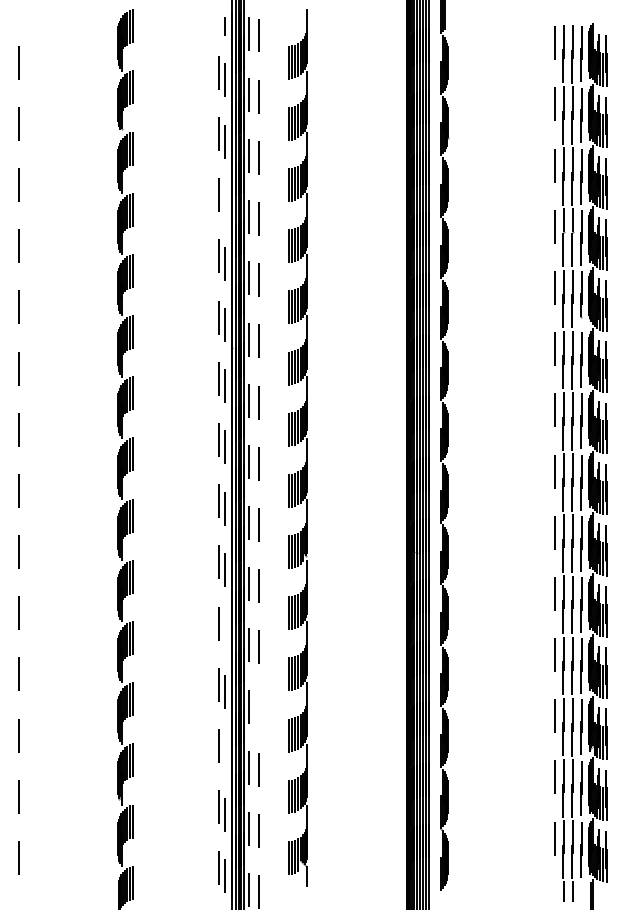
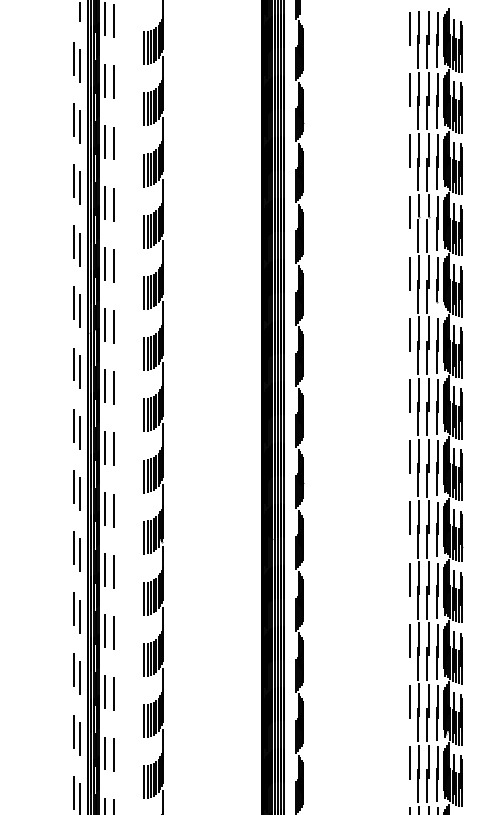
line: (224, 202) -> (79, 188), added
line: (224, 630) -> (79, 616), added
line: (258, 707) -> (113, 693), added
line: (224, 753) -> (79, 739), added

